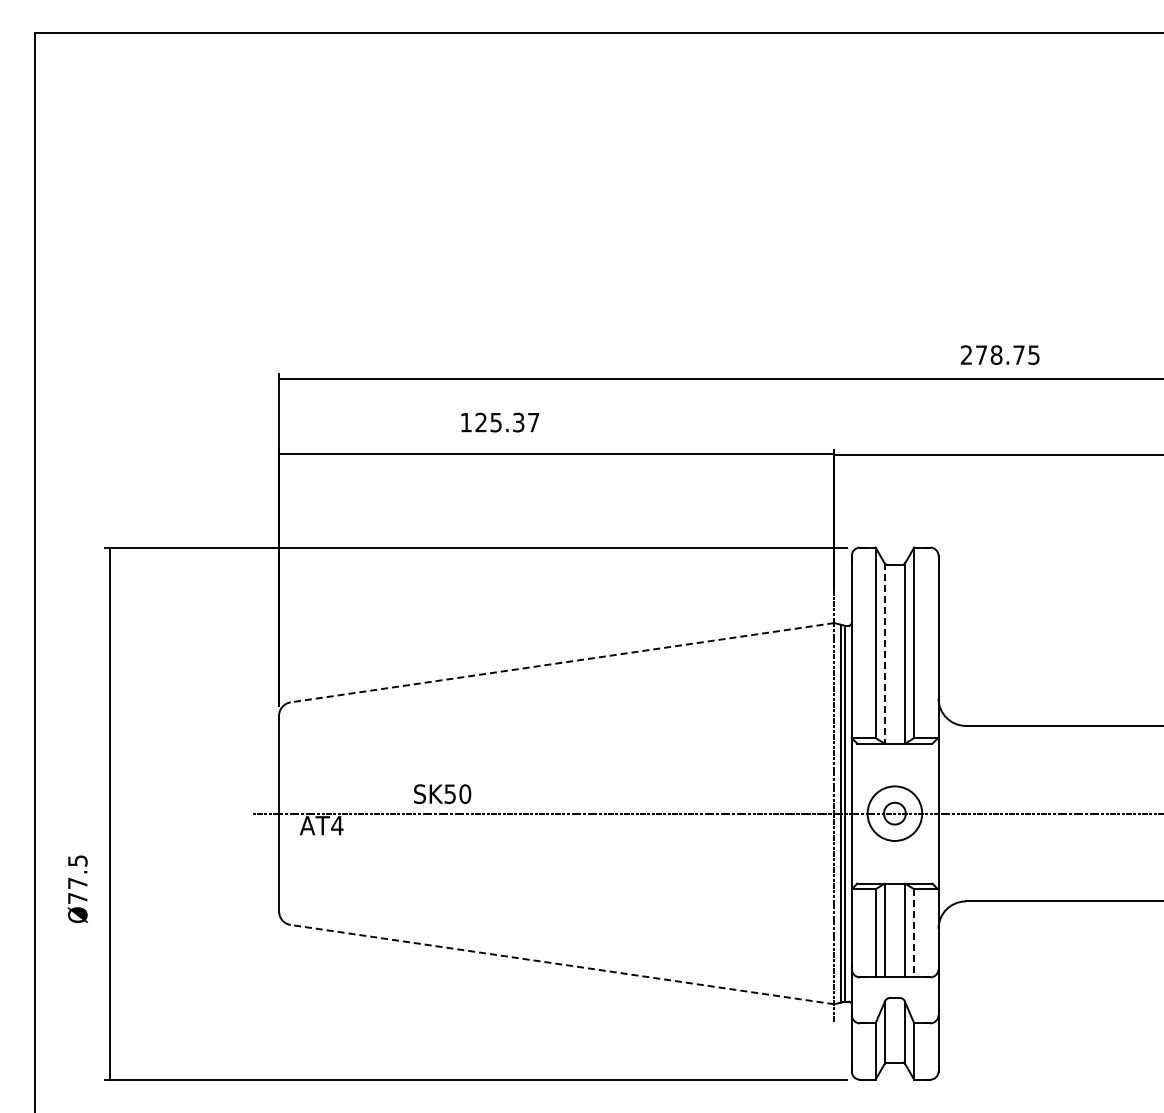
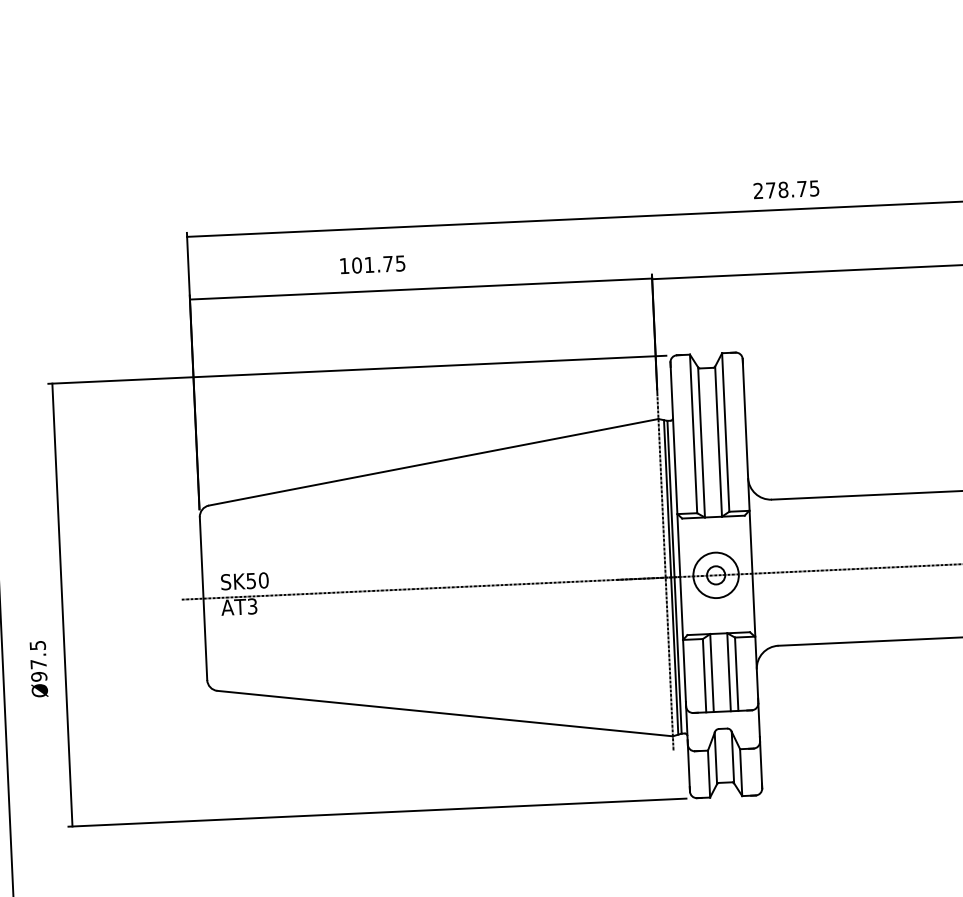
text: (507, 422) -> (378, 264), 125.37 -> 101.75
line: (884, 653) -> (701, 442), dashed -> solid
line: (562, 662) -> (433, 462), dashed -> solid
text: (442, 793) -> (244, 580), moved
text: (337, 825) -> (252, 606), AT4 -> AT3
text: (77, 898) -> (38, 676), Ø77.5 -> Ø97.5
line: (914, 933) -> (736, 674), dashed -> solid
line: (562, 964) -> (445, 713), dashed -> solid

